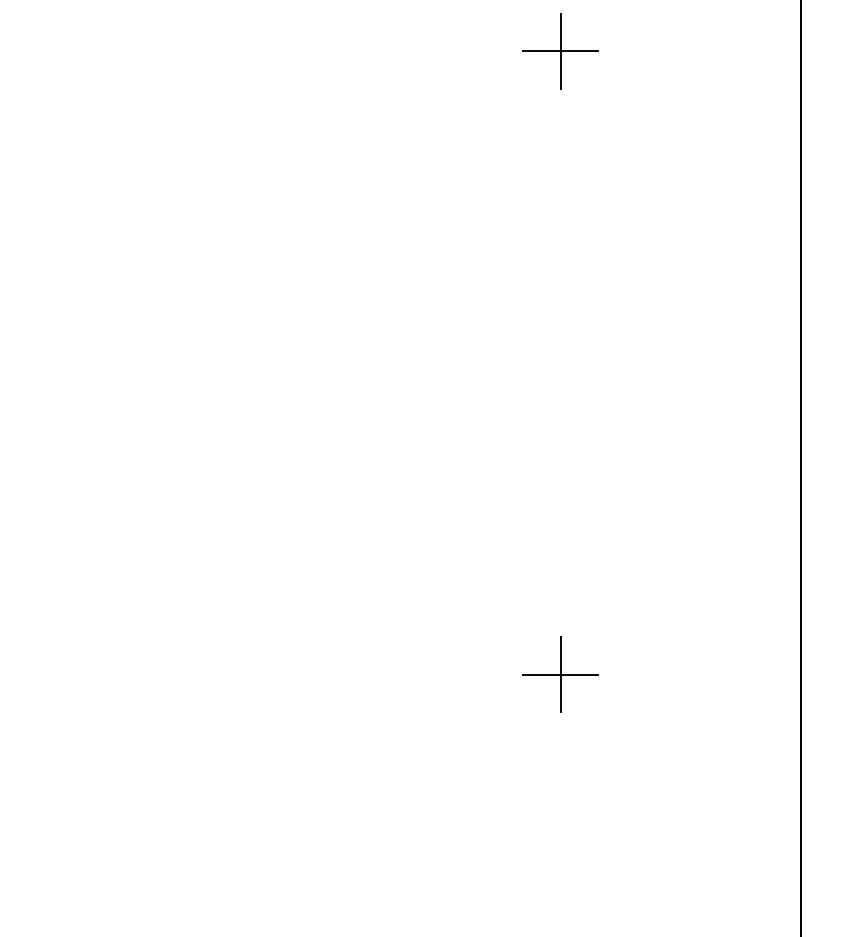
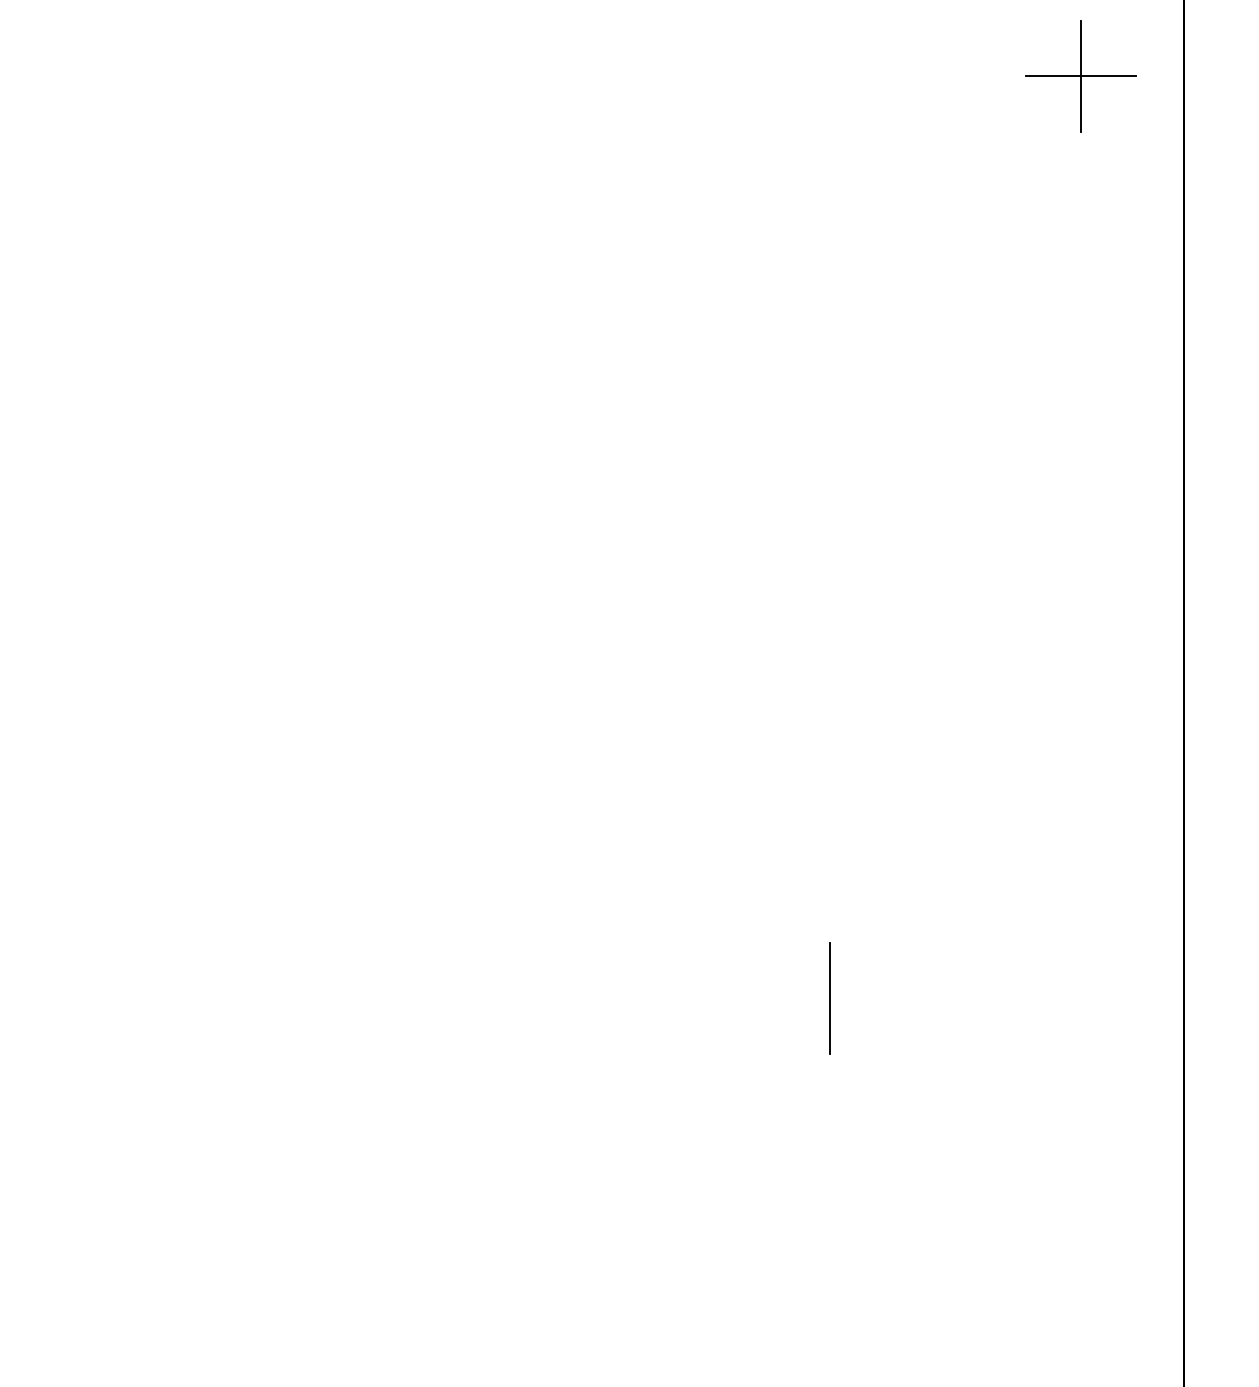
part: (560, 51) -> (1080, 76), moved
line: (560, 674) -> (829, 998), removed

